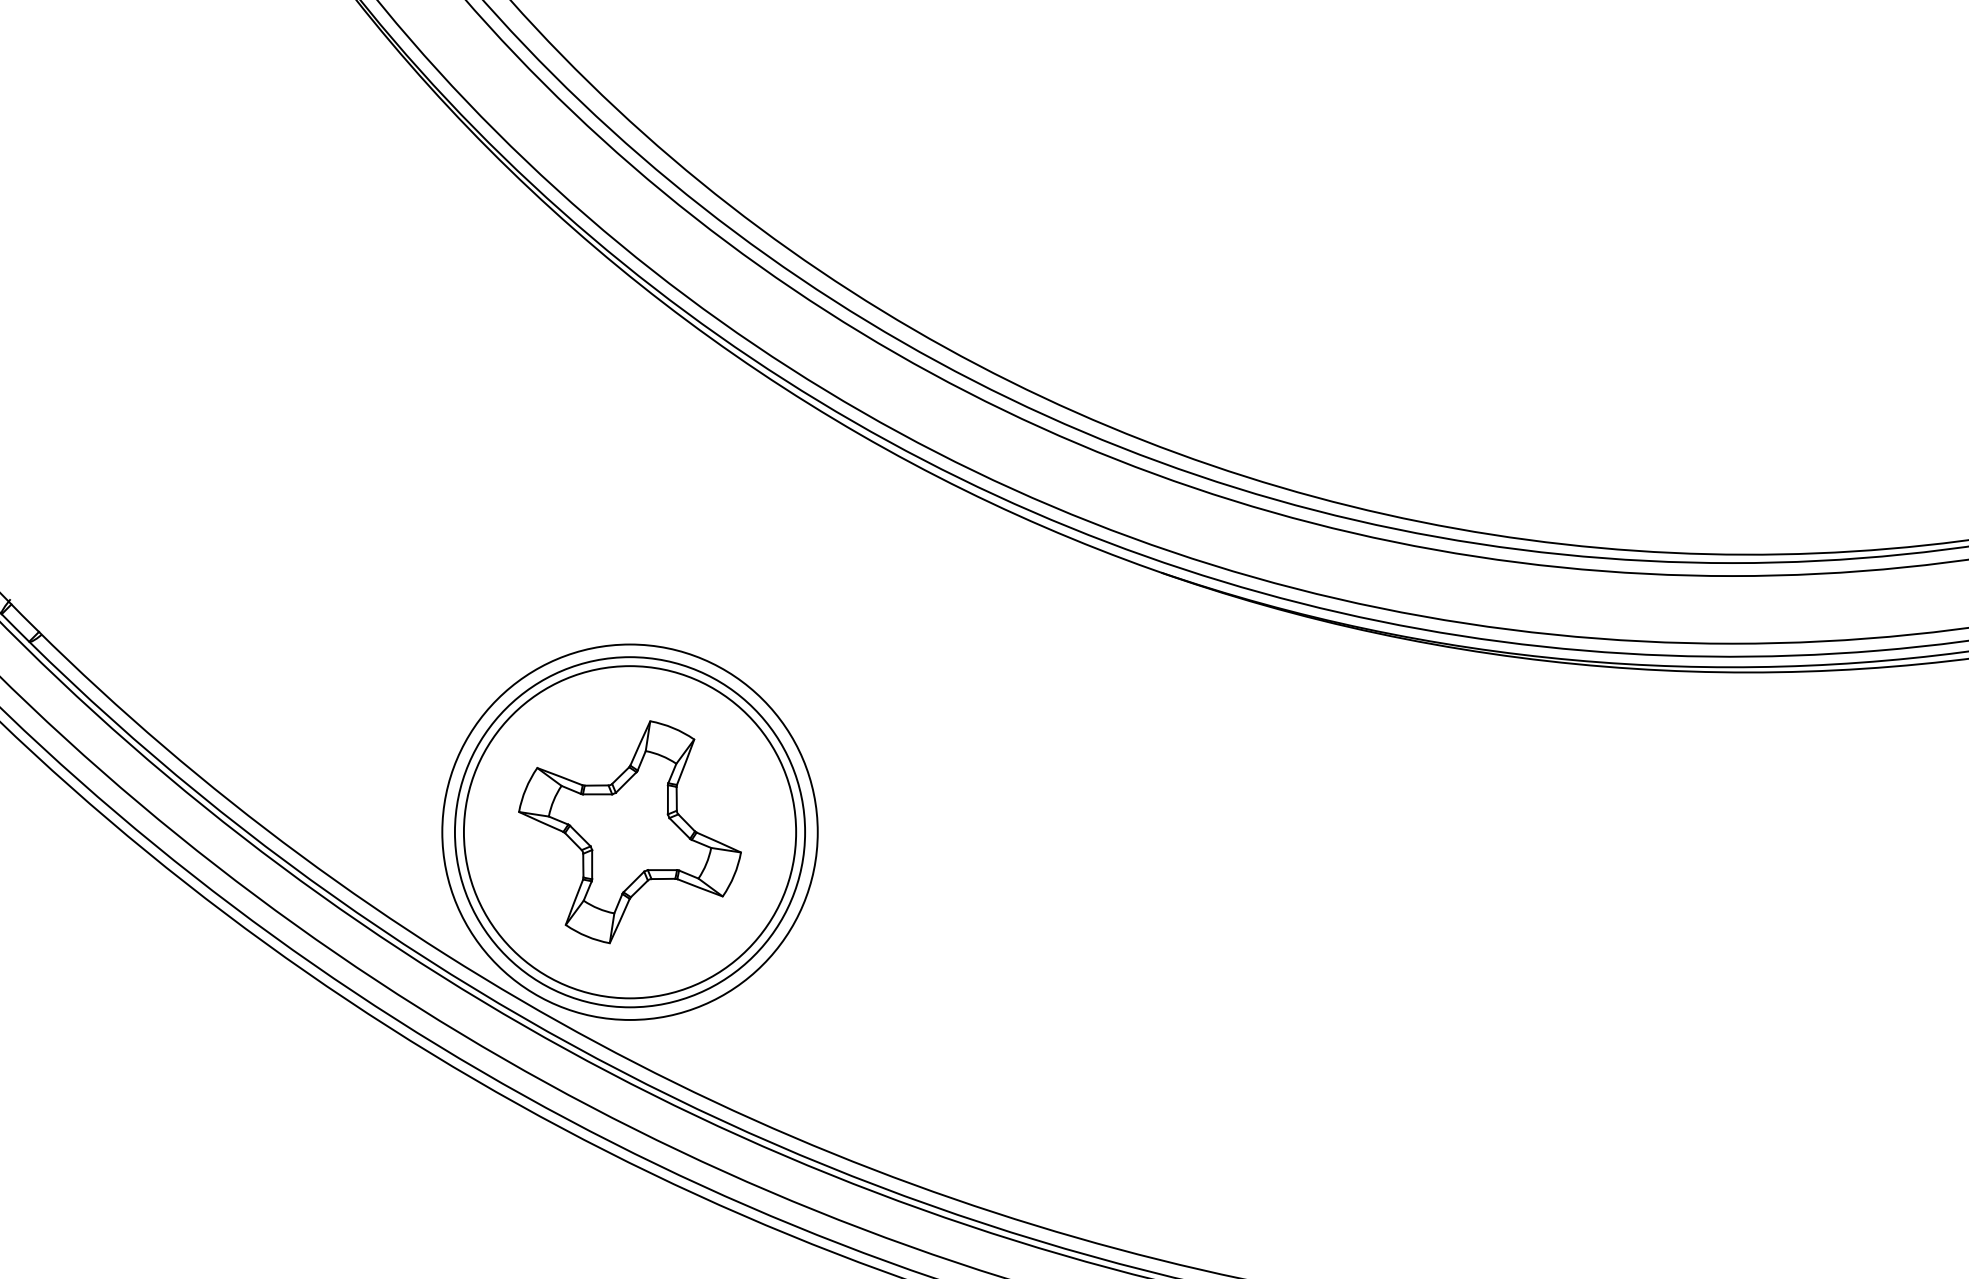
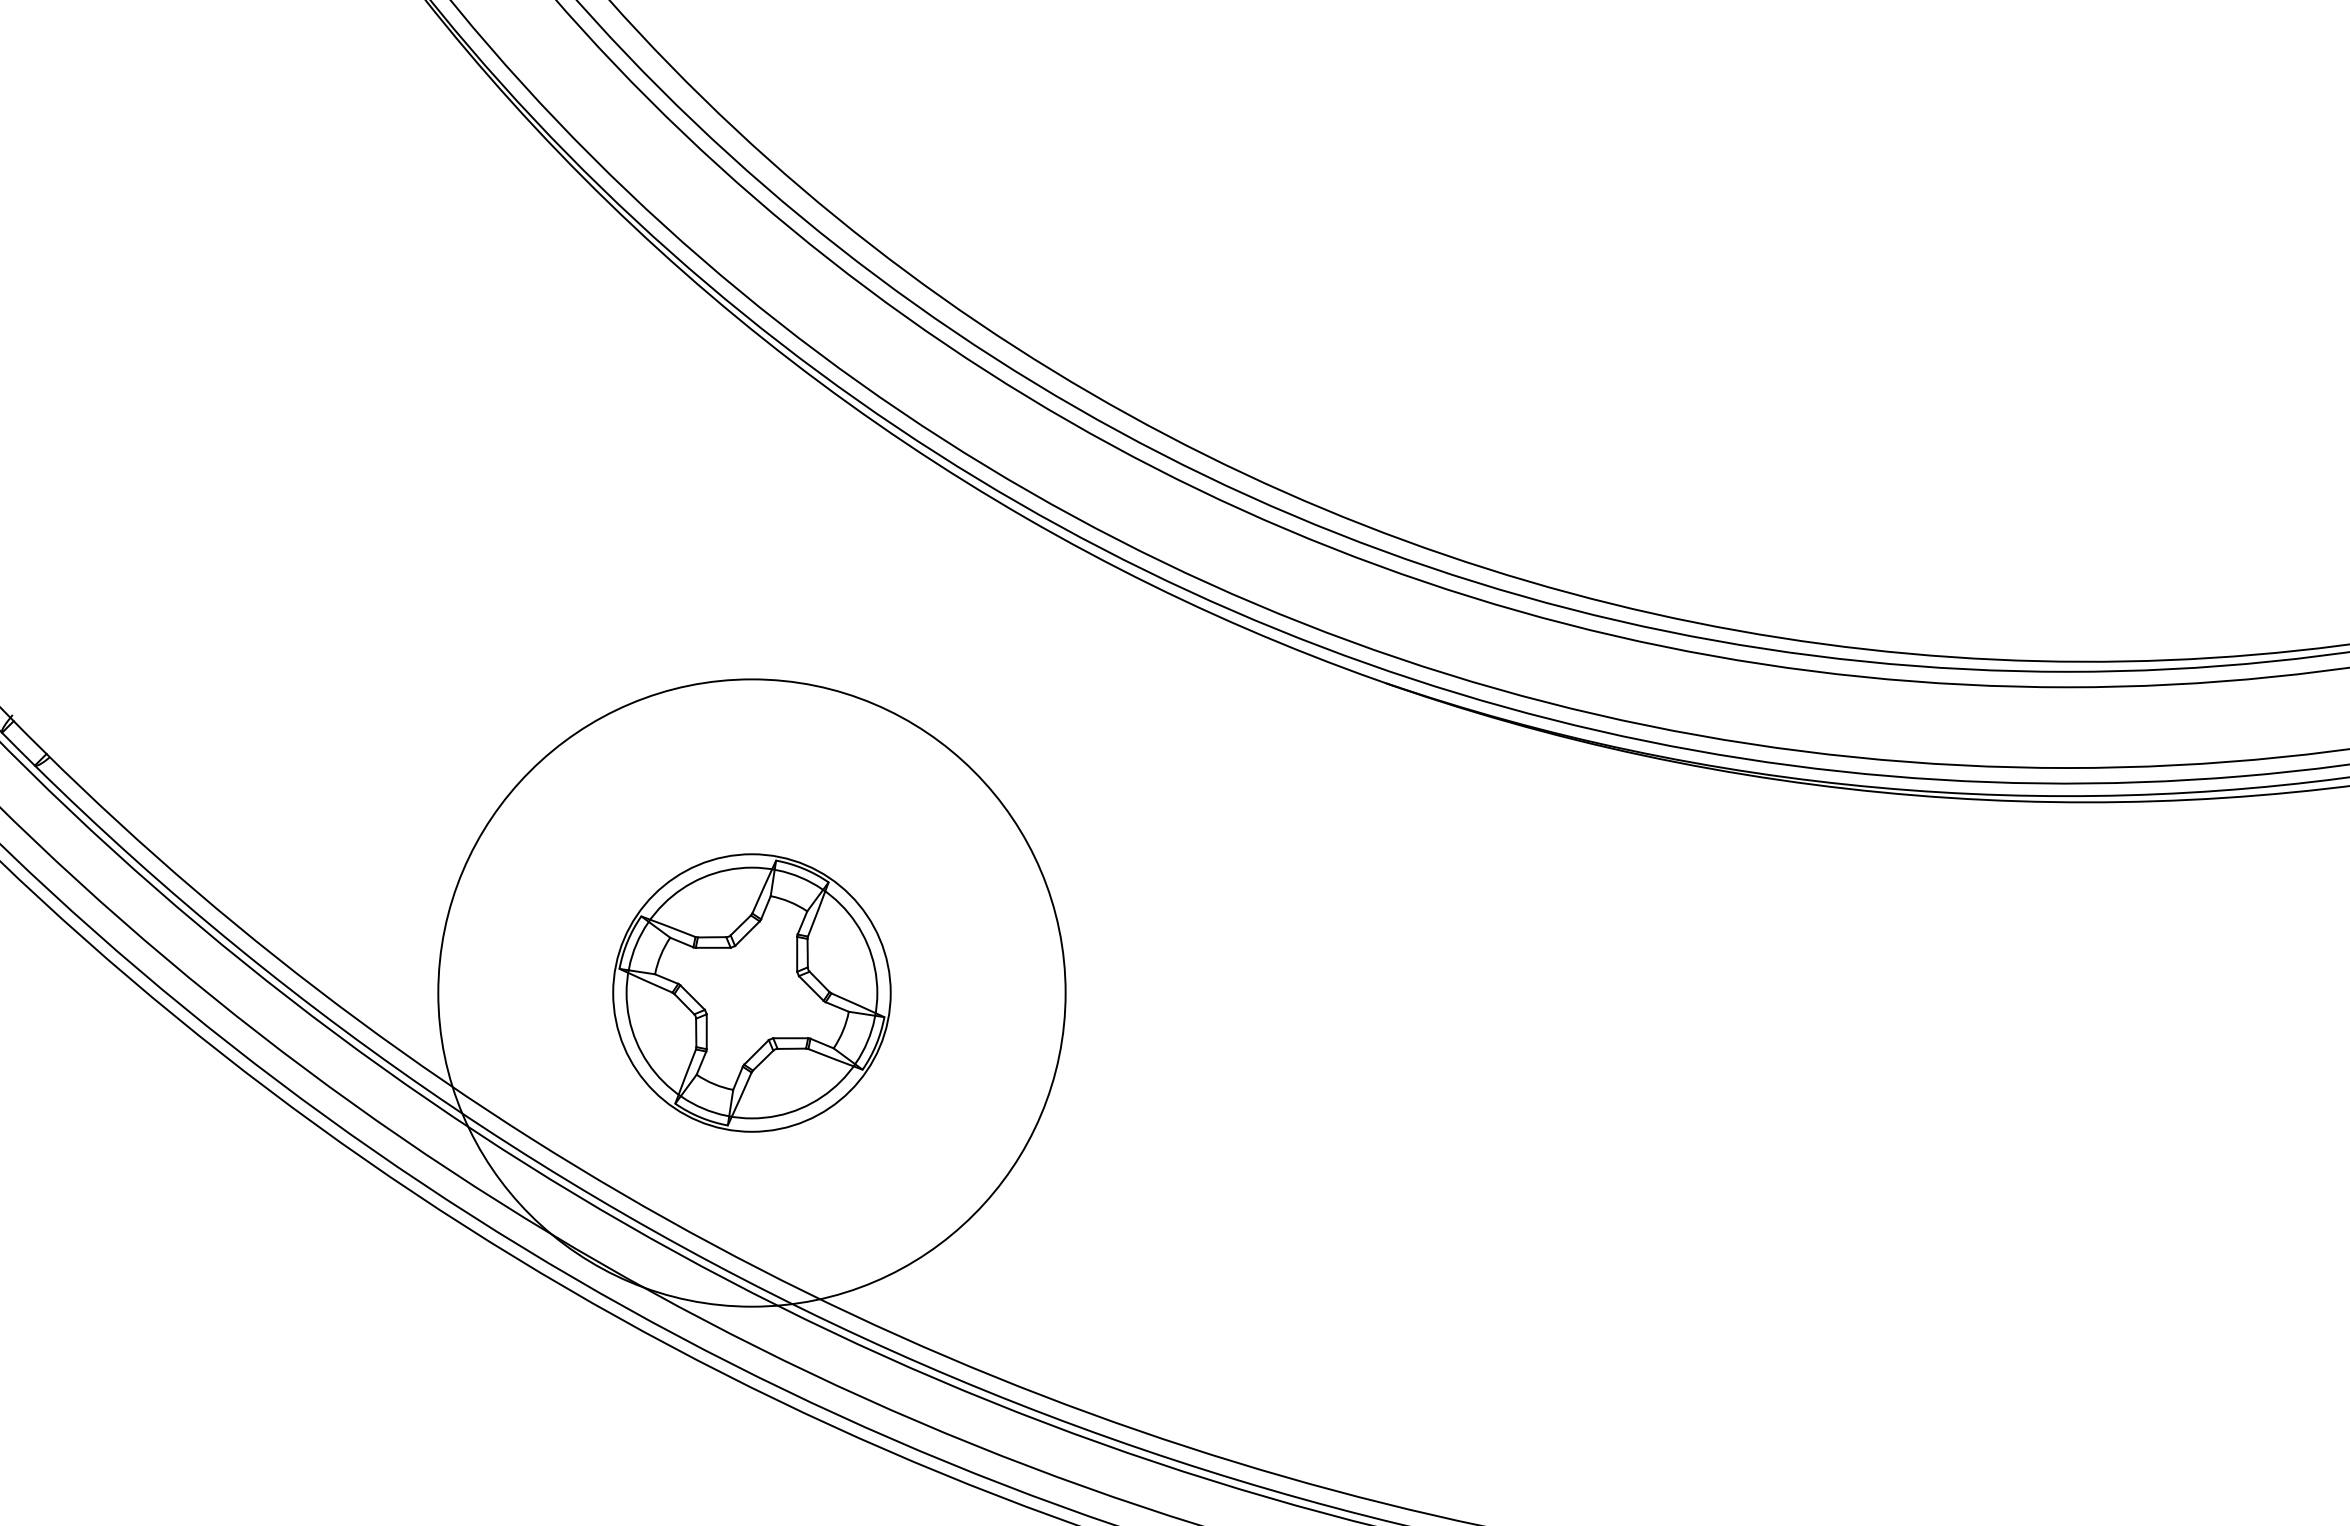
circle: (629, 831) -> (751, 992), size x0.6
circle: (629, 831) -> (751, 992), size x0.7
circle: (629, 832) -> (751, 993), size x1.4

